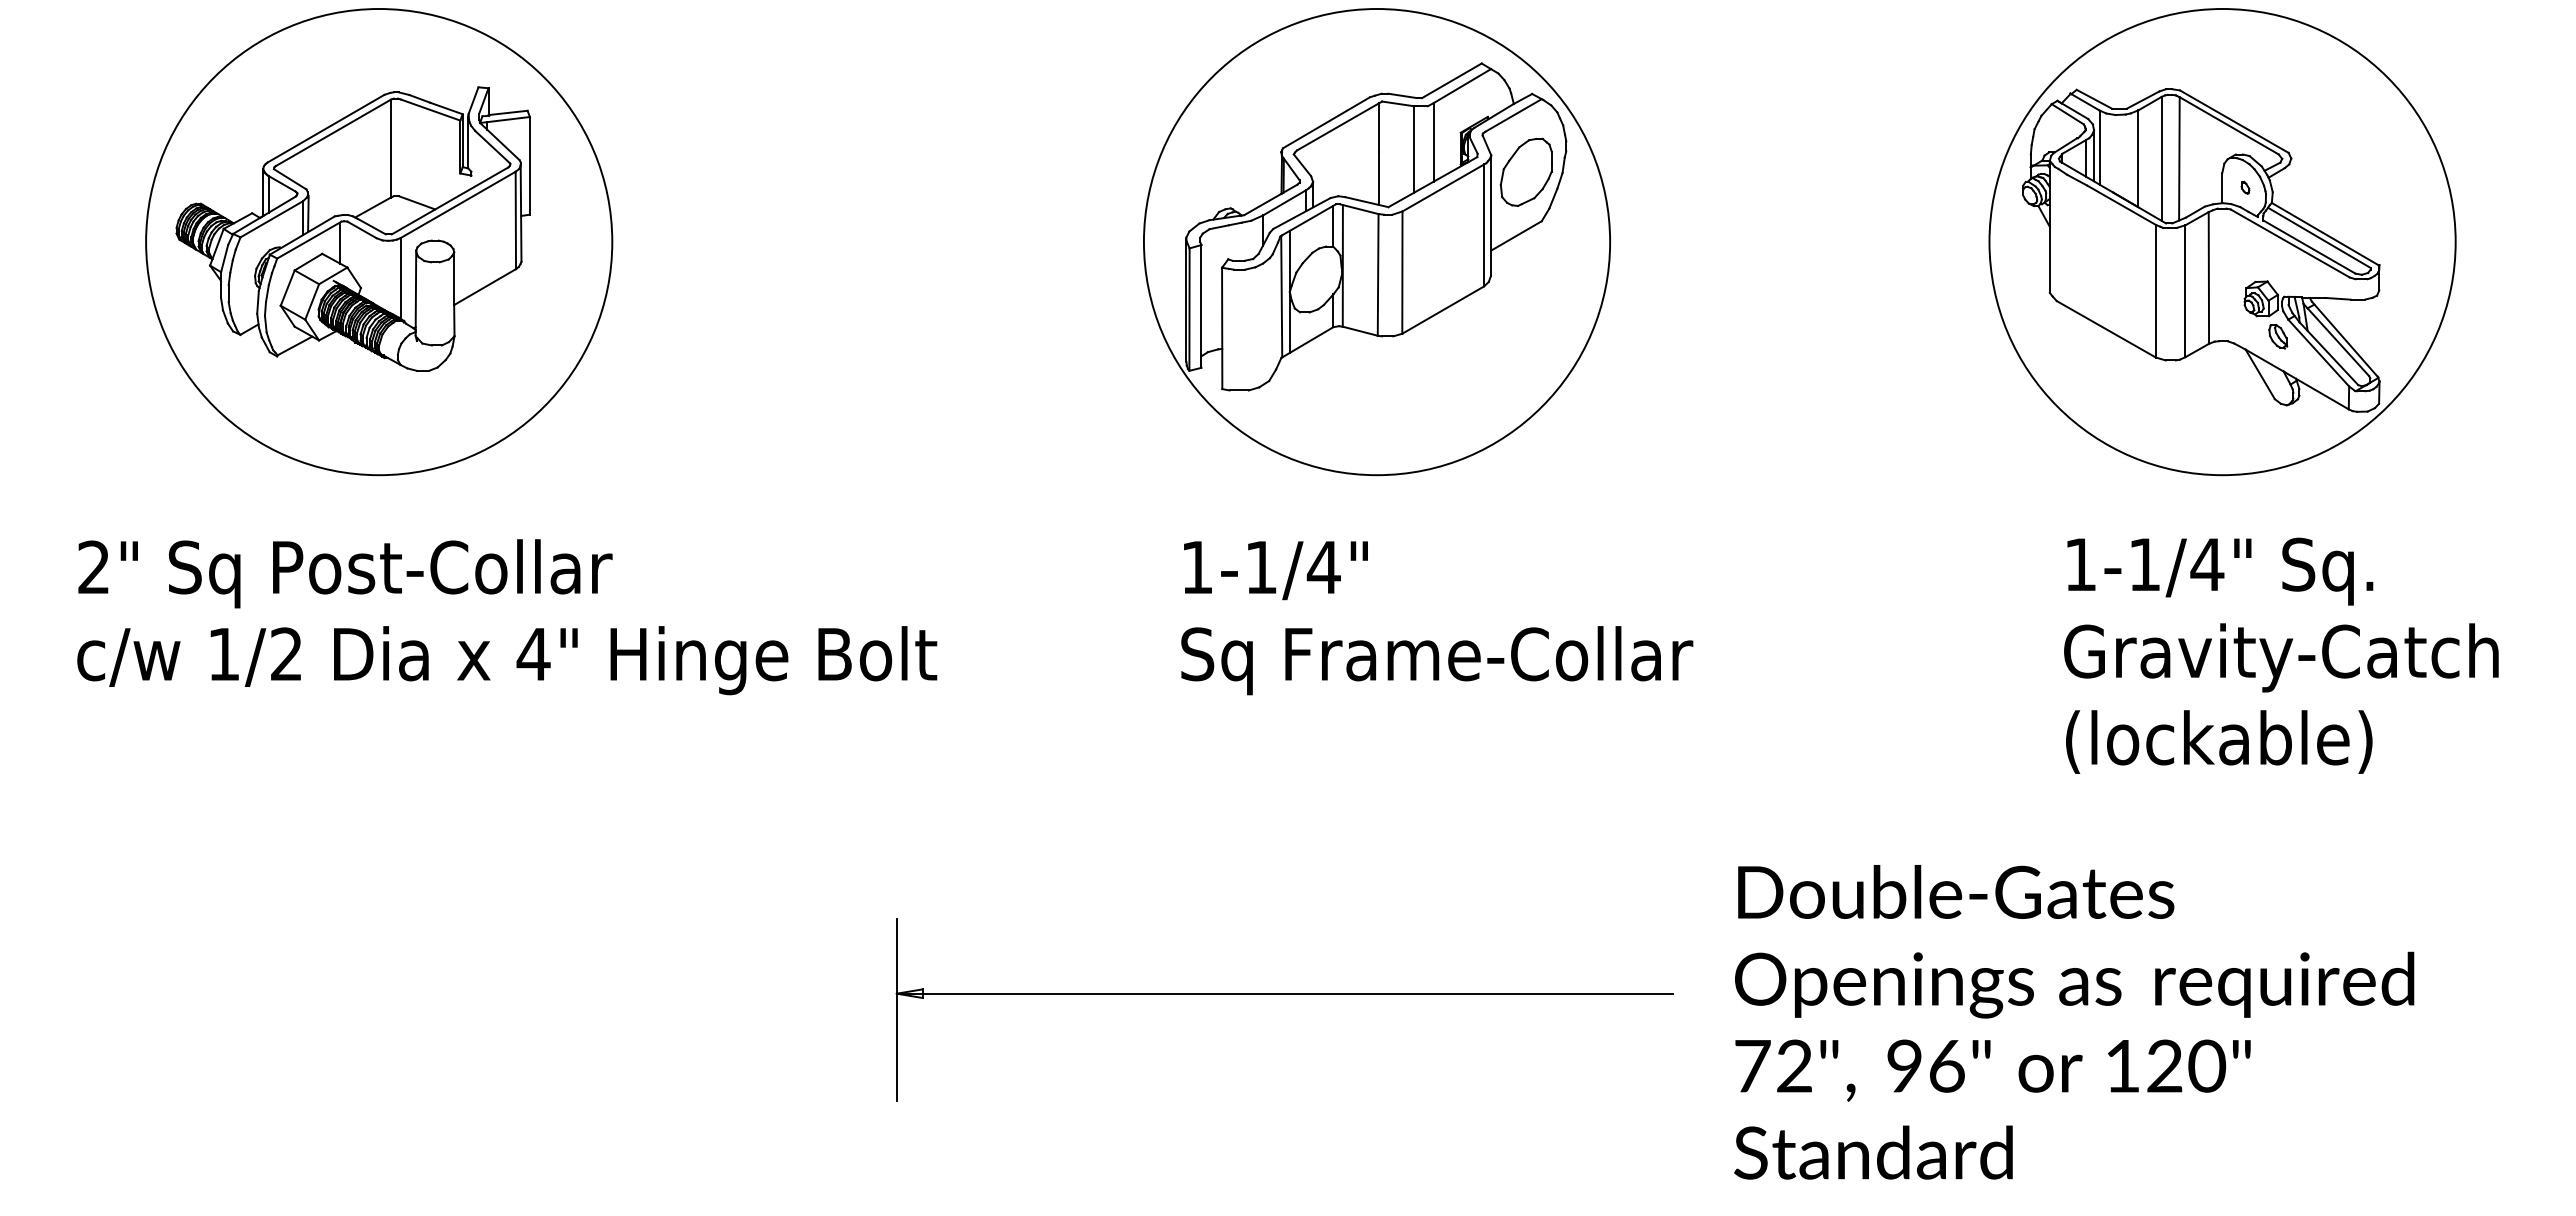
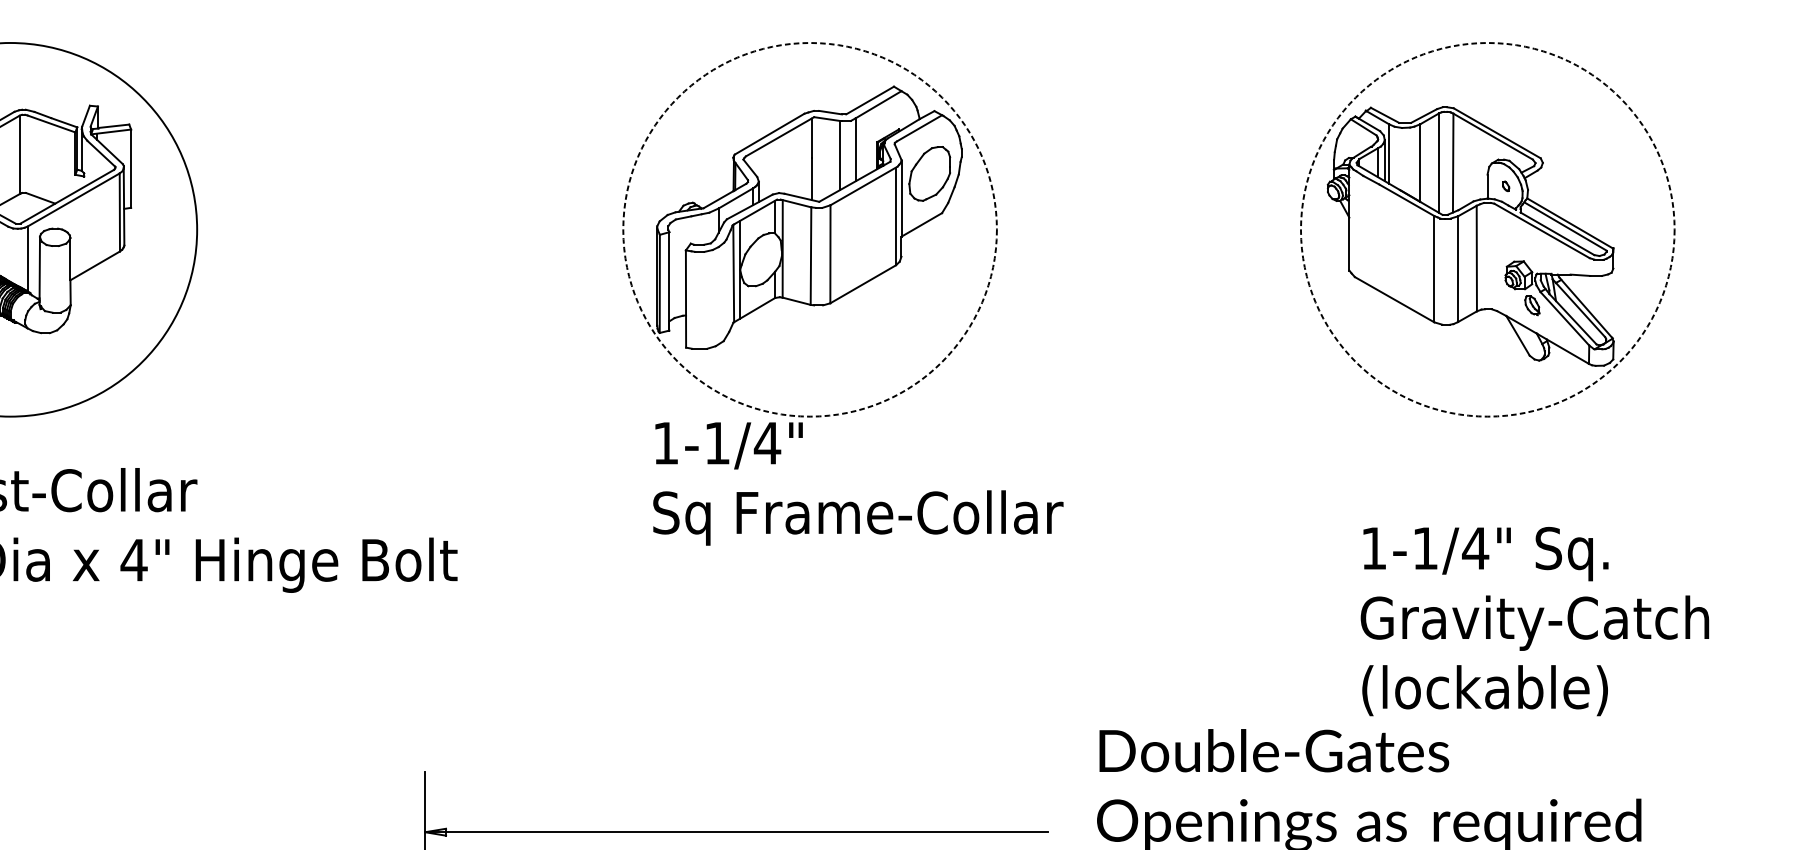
circle: (1376, 242) -> (809, 230), solid -> dashed
circle: (2222, 242) -> (1487, 230), solid -> dashed
text: (1437, 618) -> (858, 484), moved
text: (2281, 655) -> (1535, 621), moved

